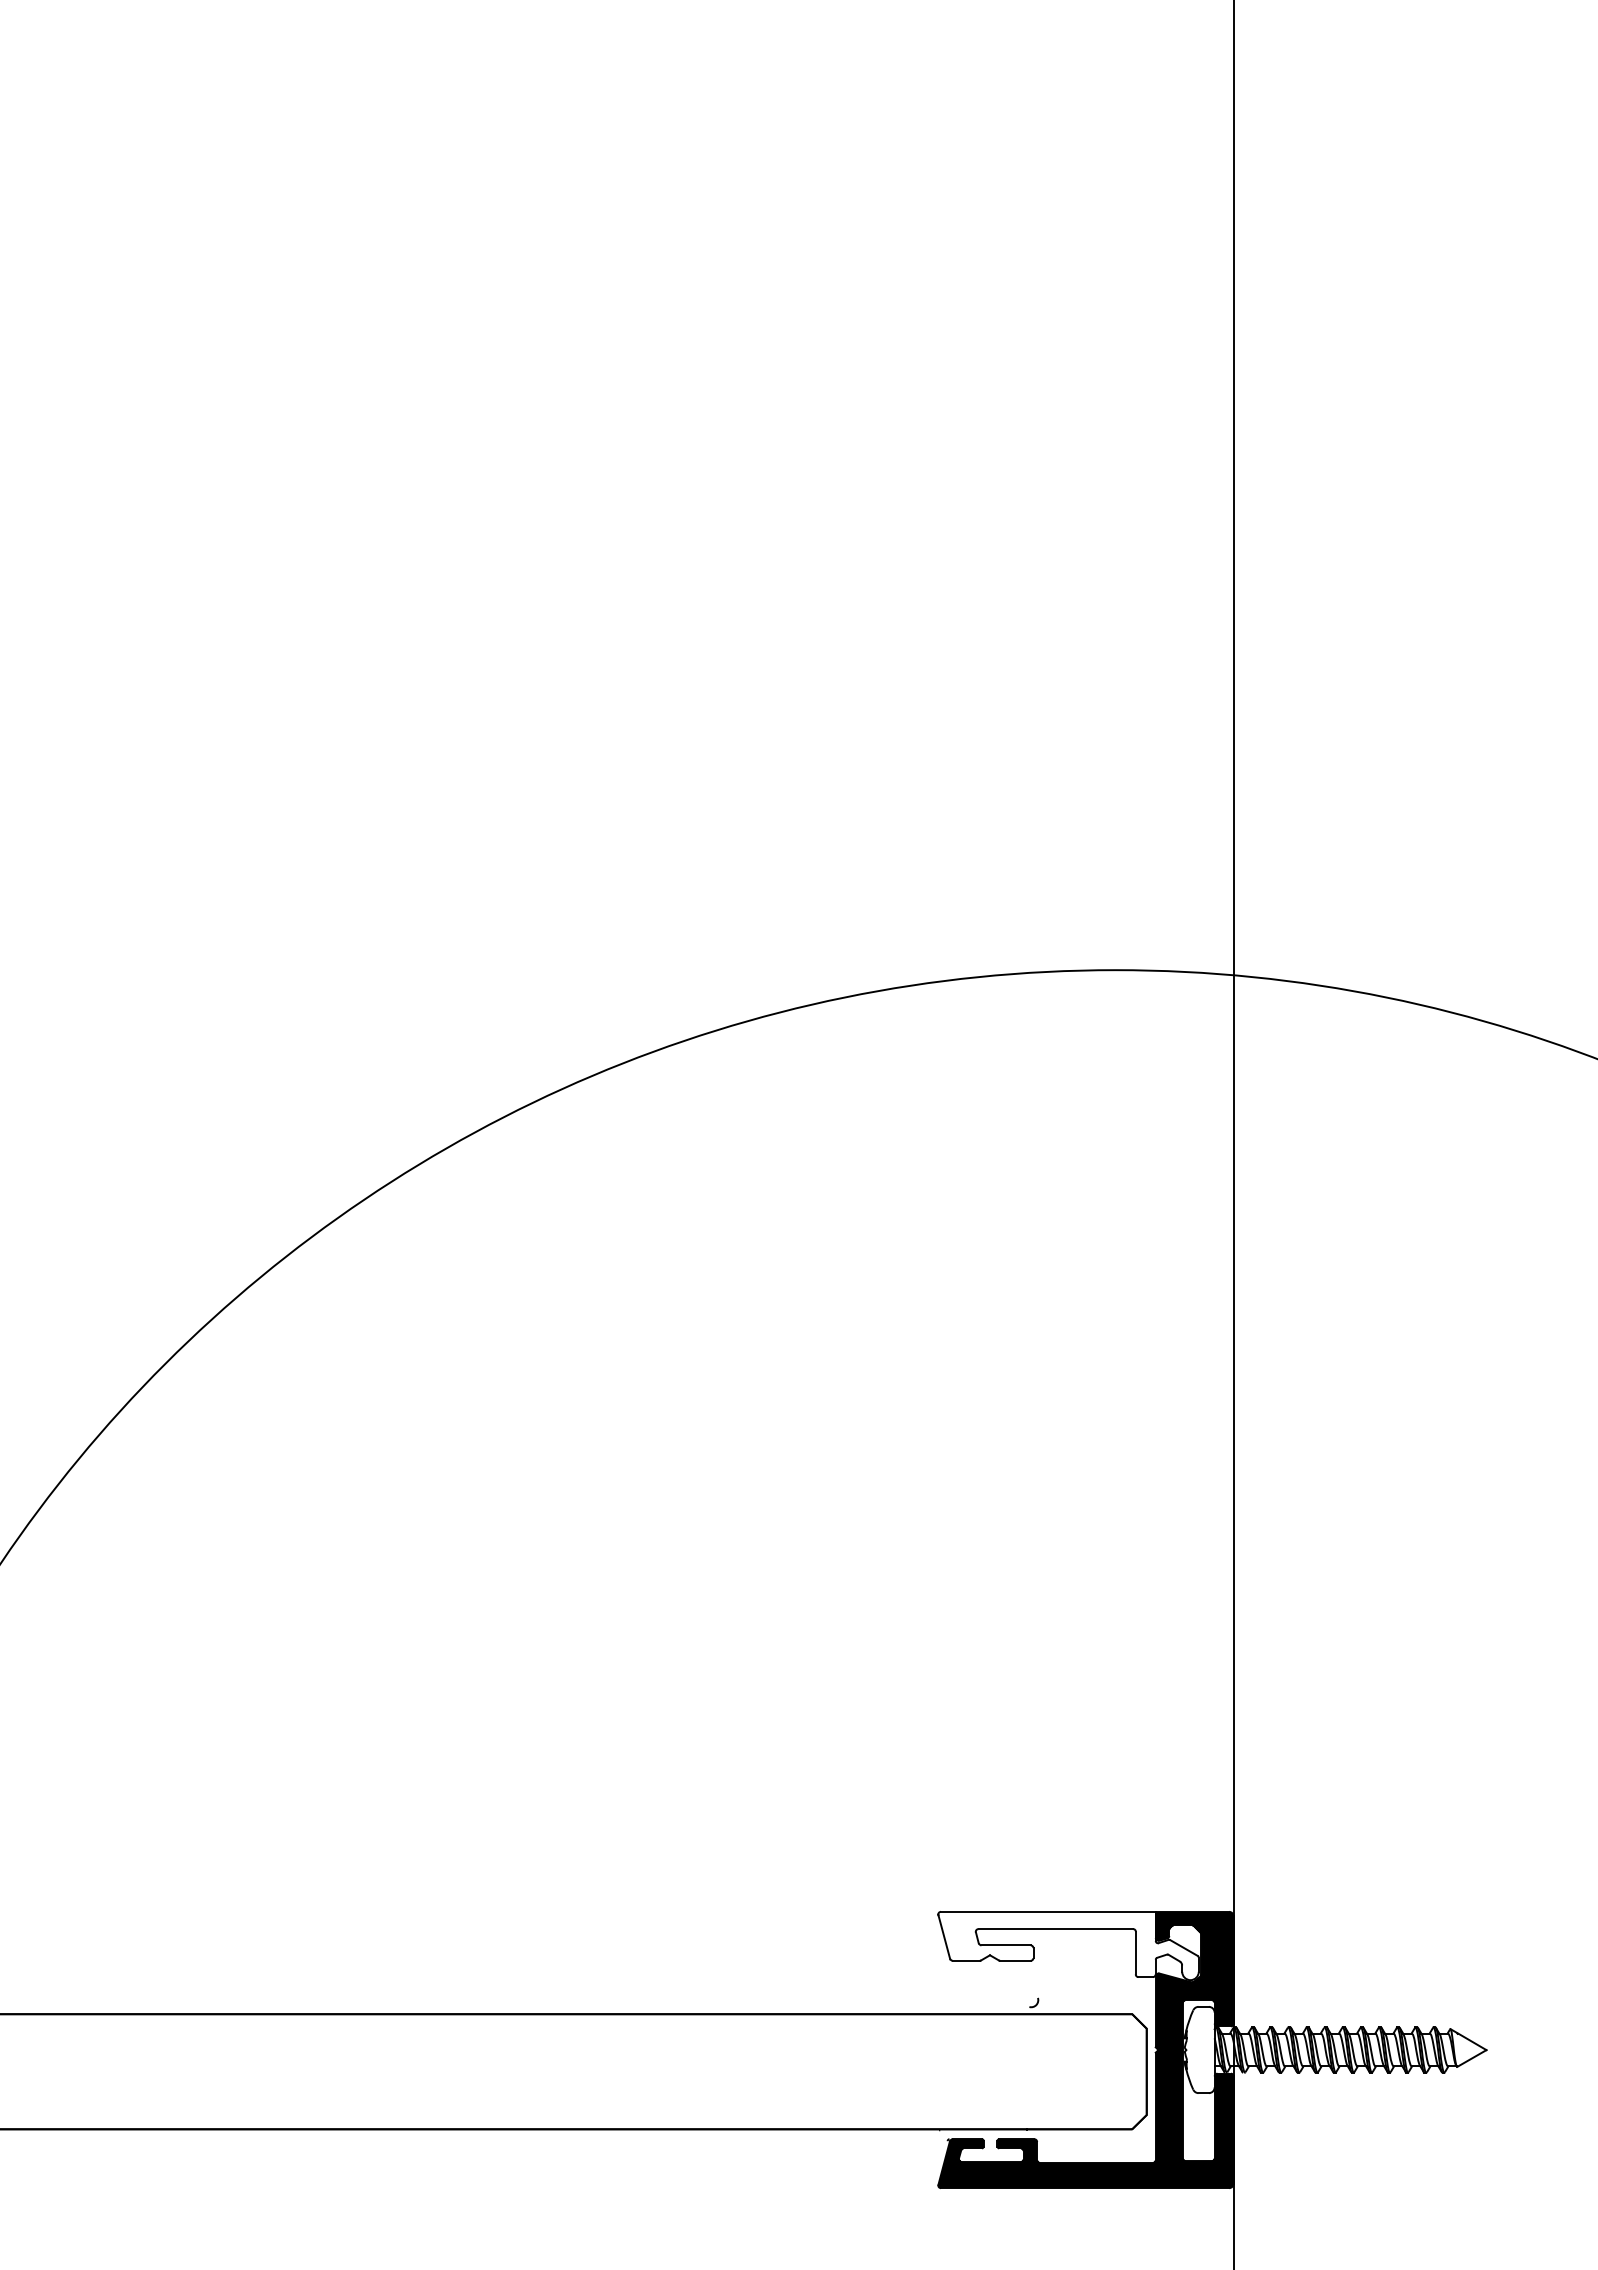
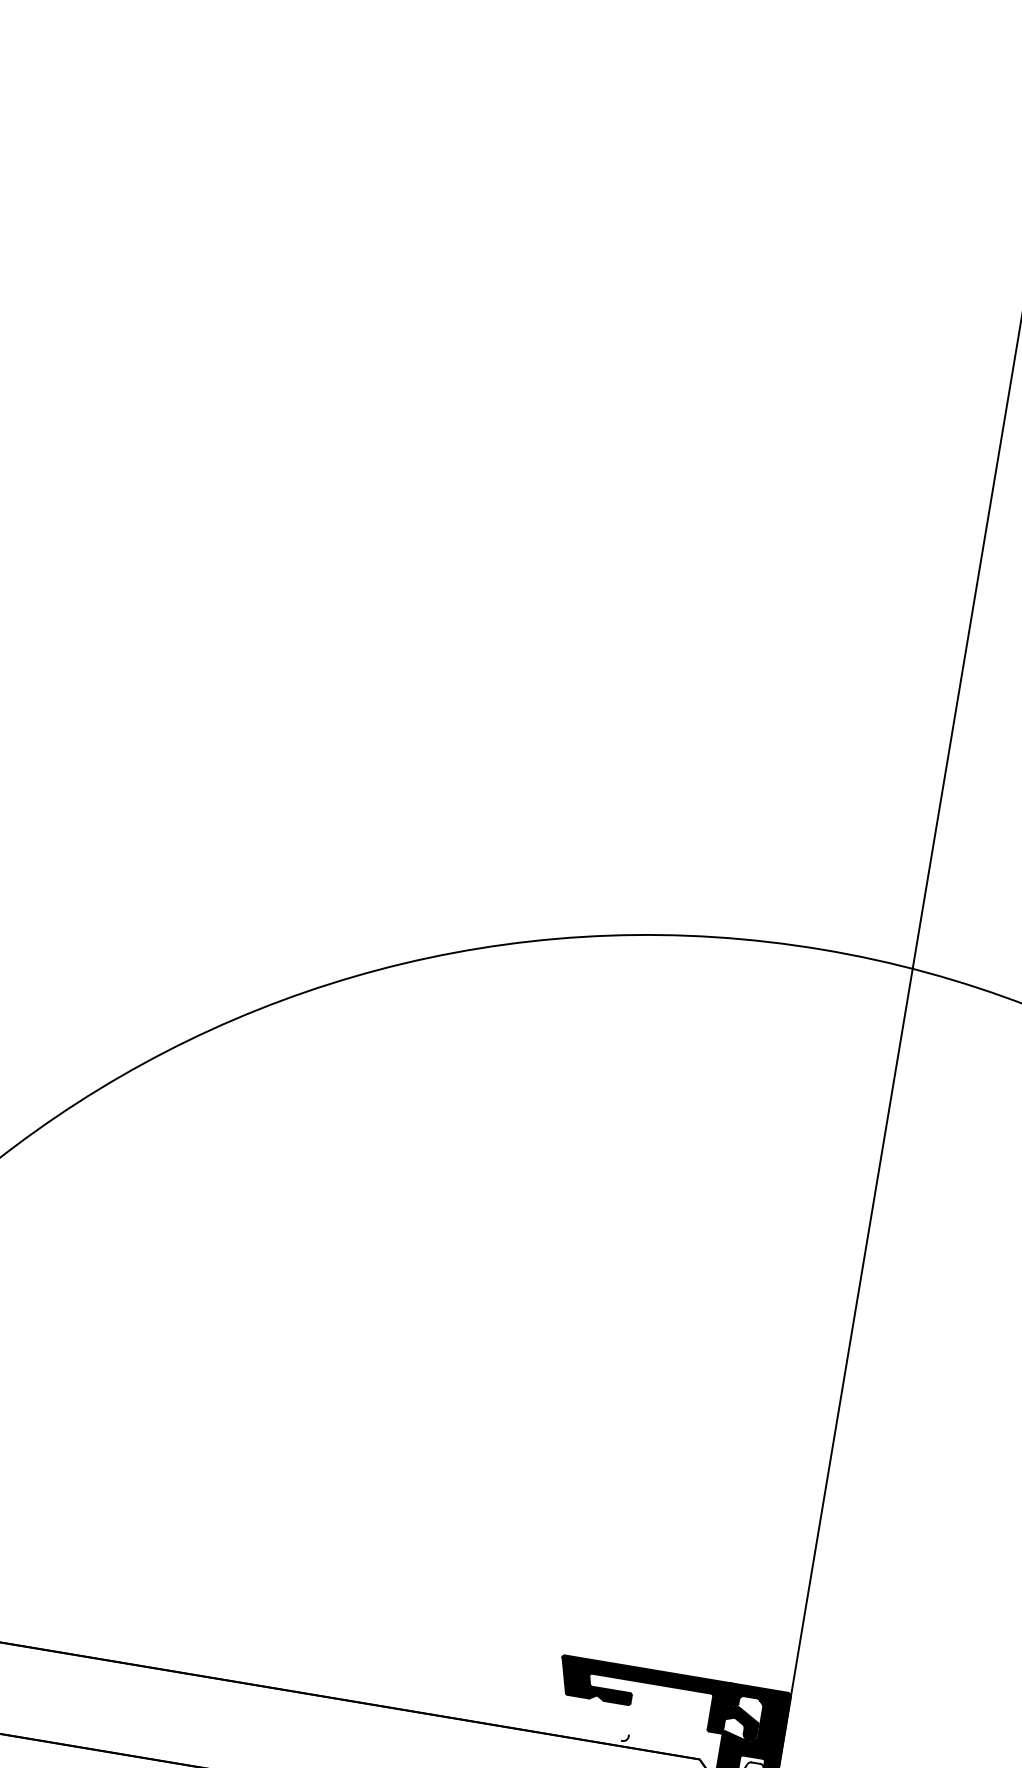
fill: (1068, 1945) -> (659, 1698), added

